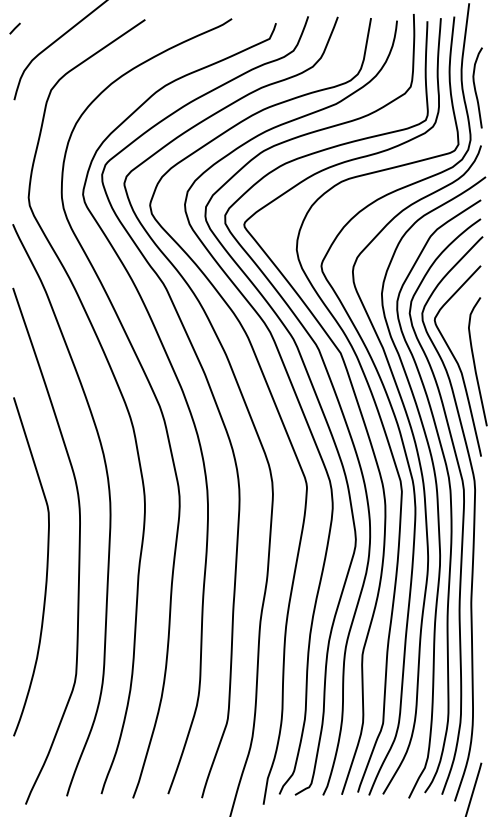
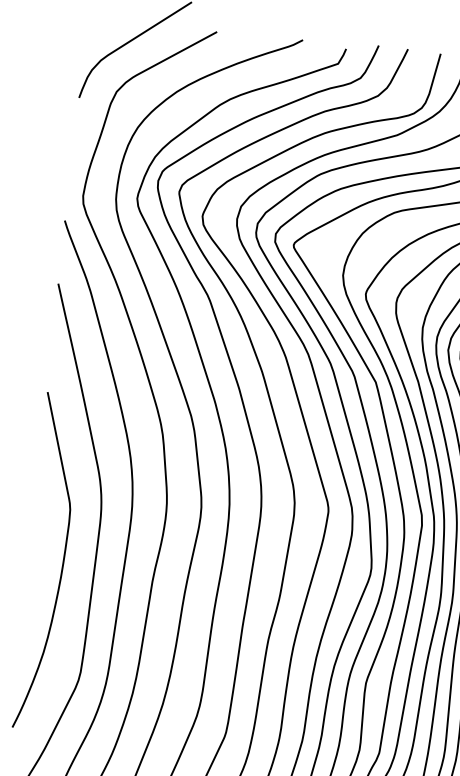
line: (14, 28) -> (86, 27), removed

